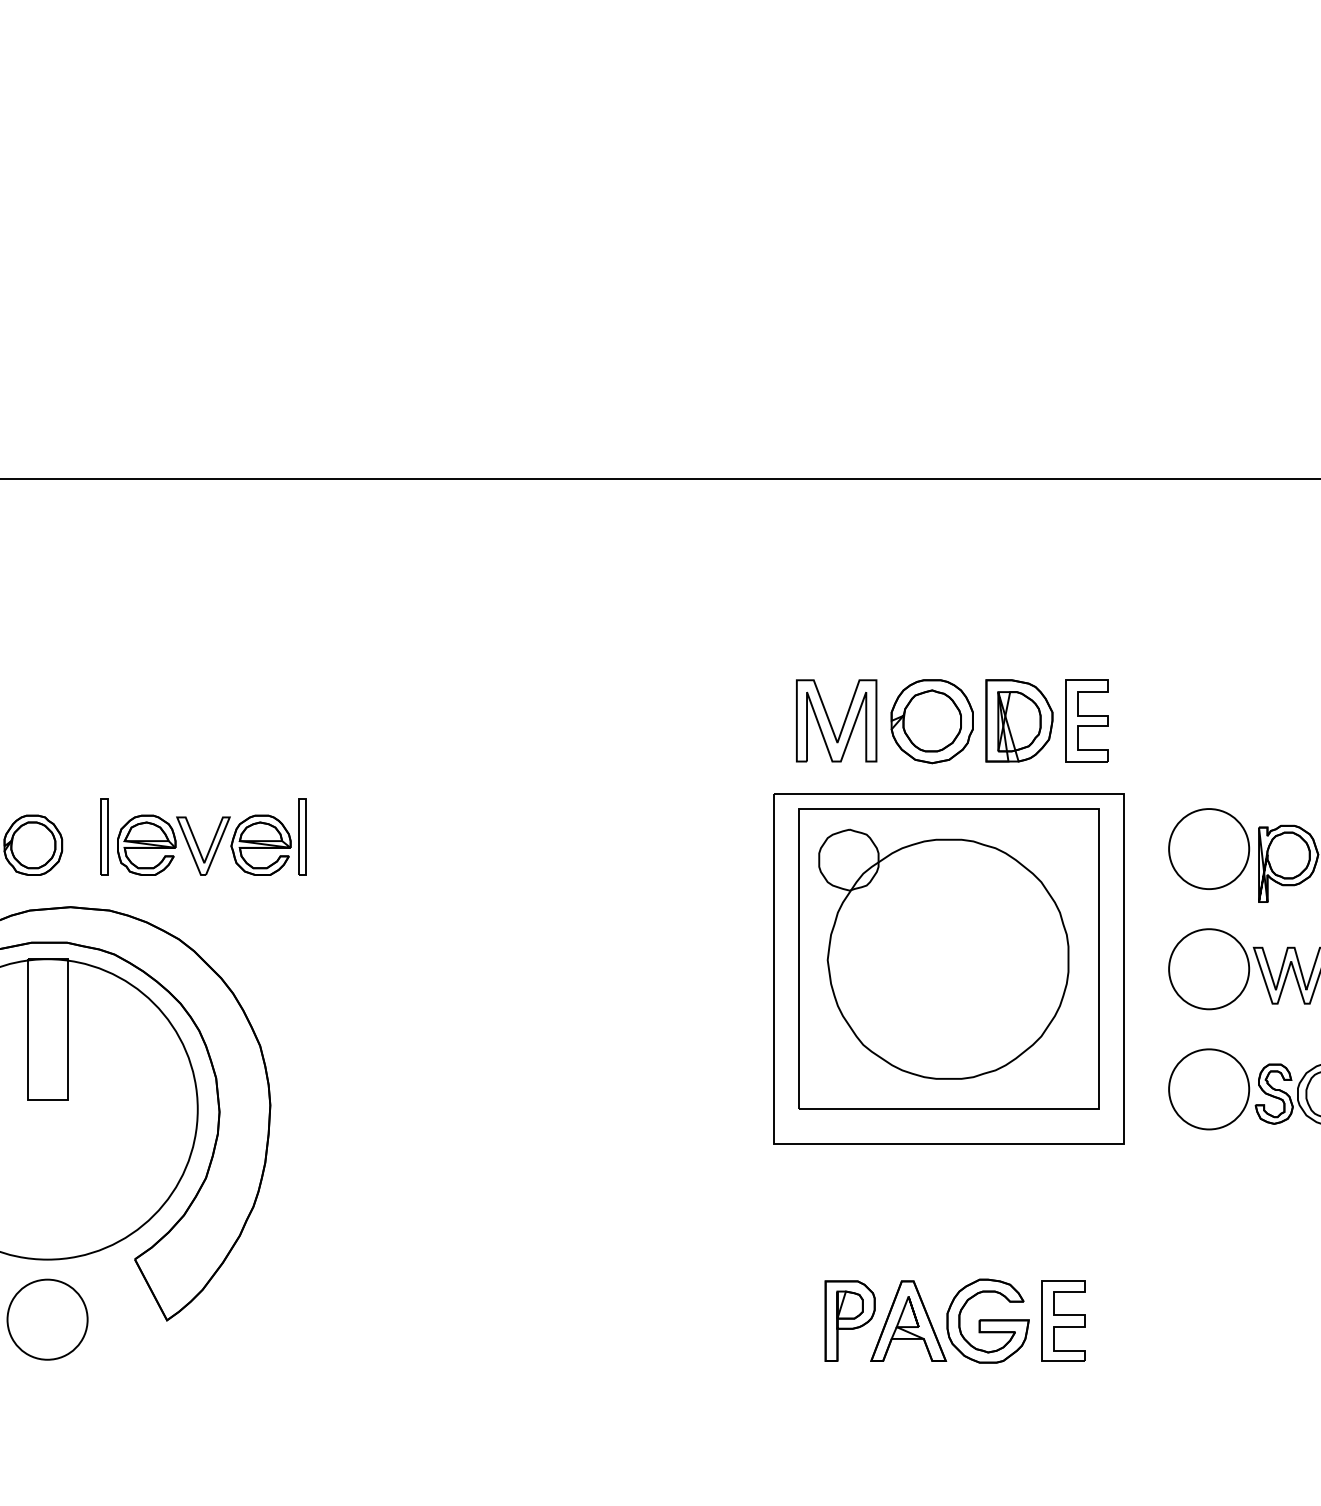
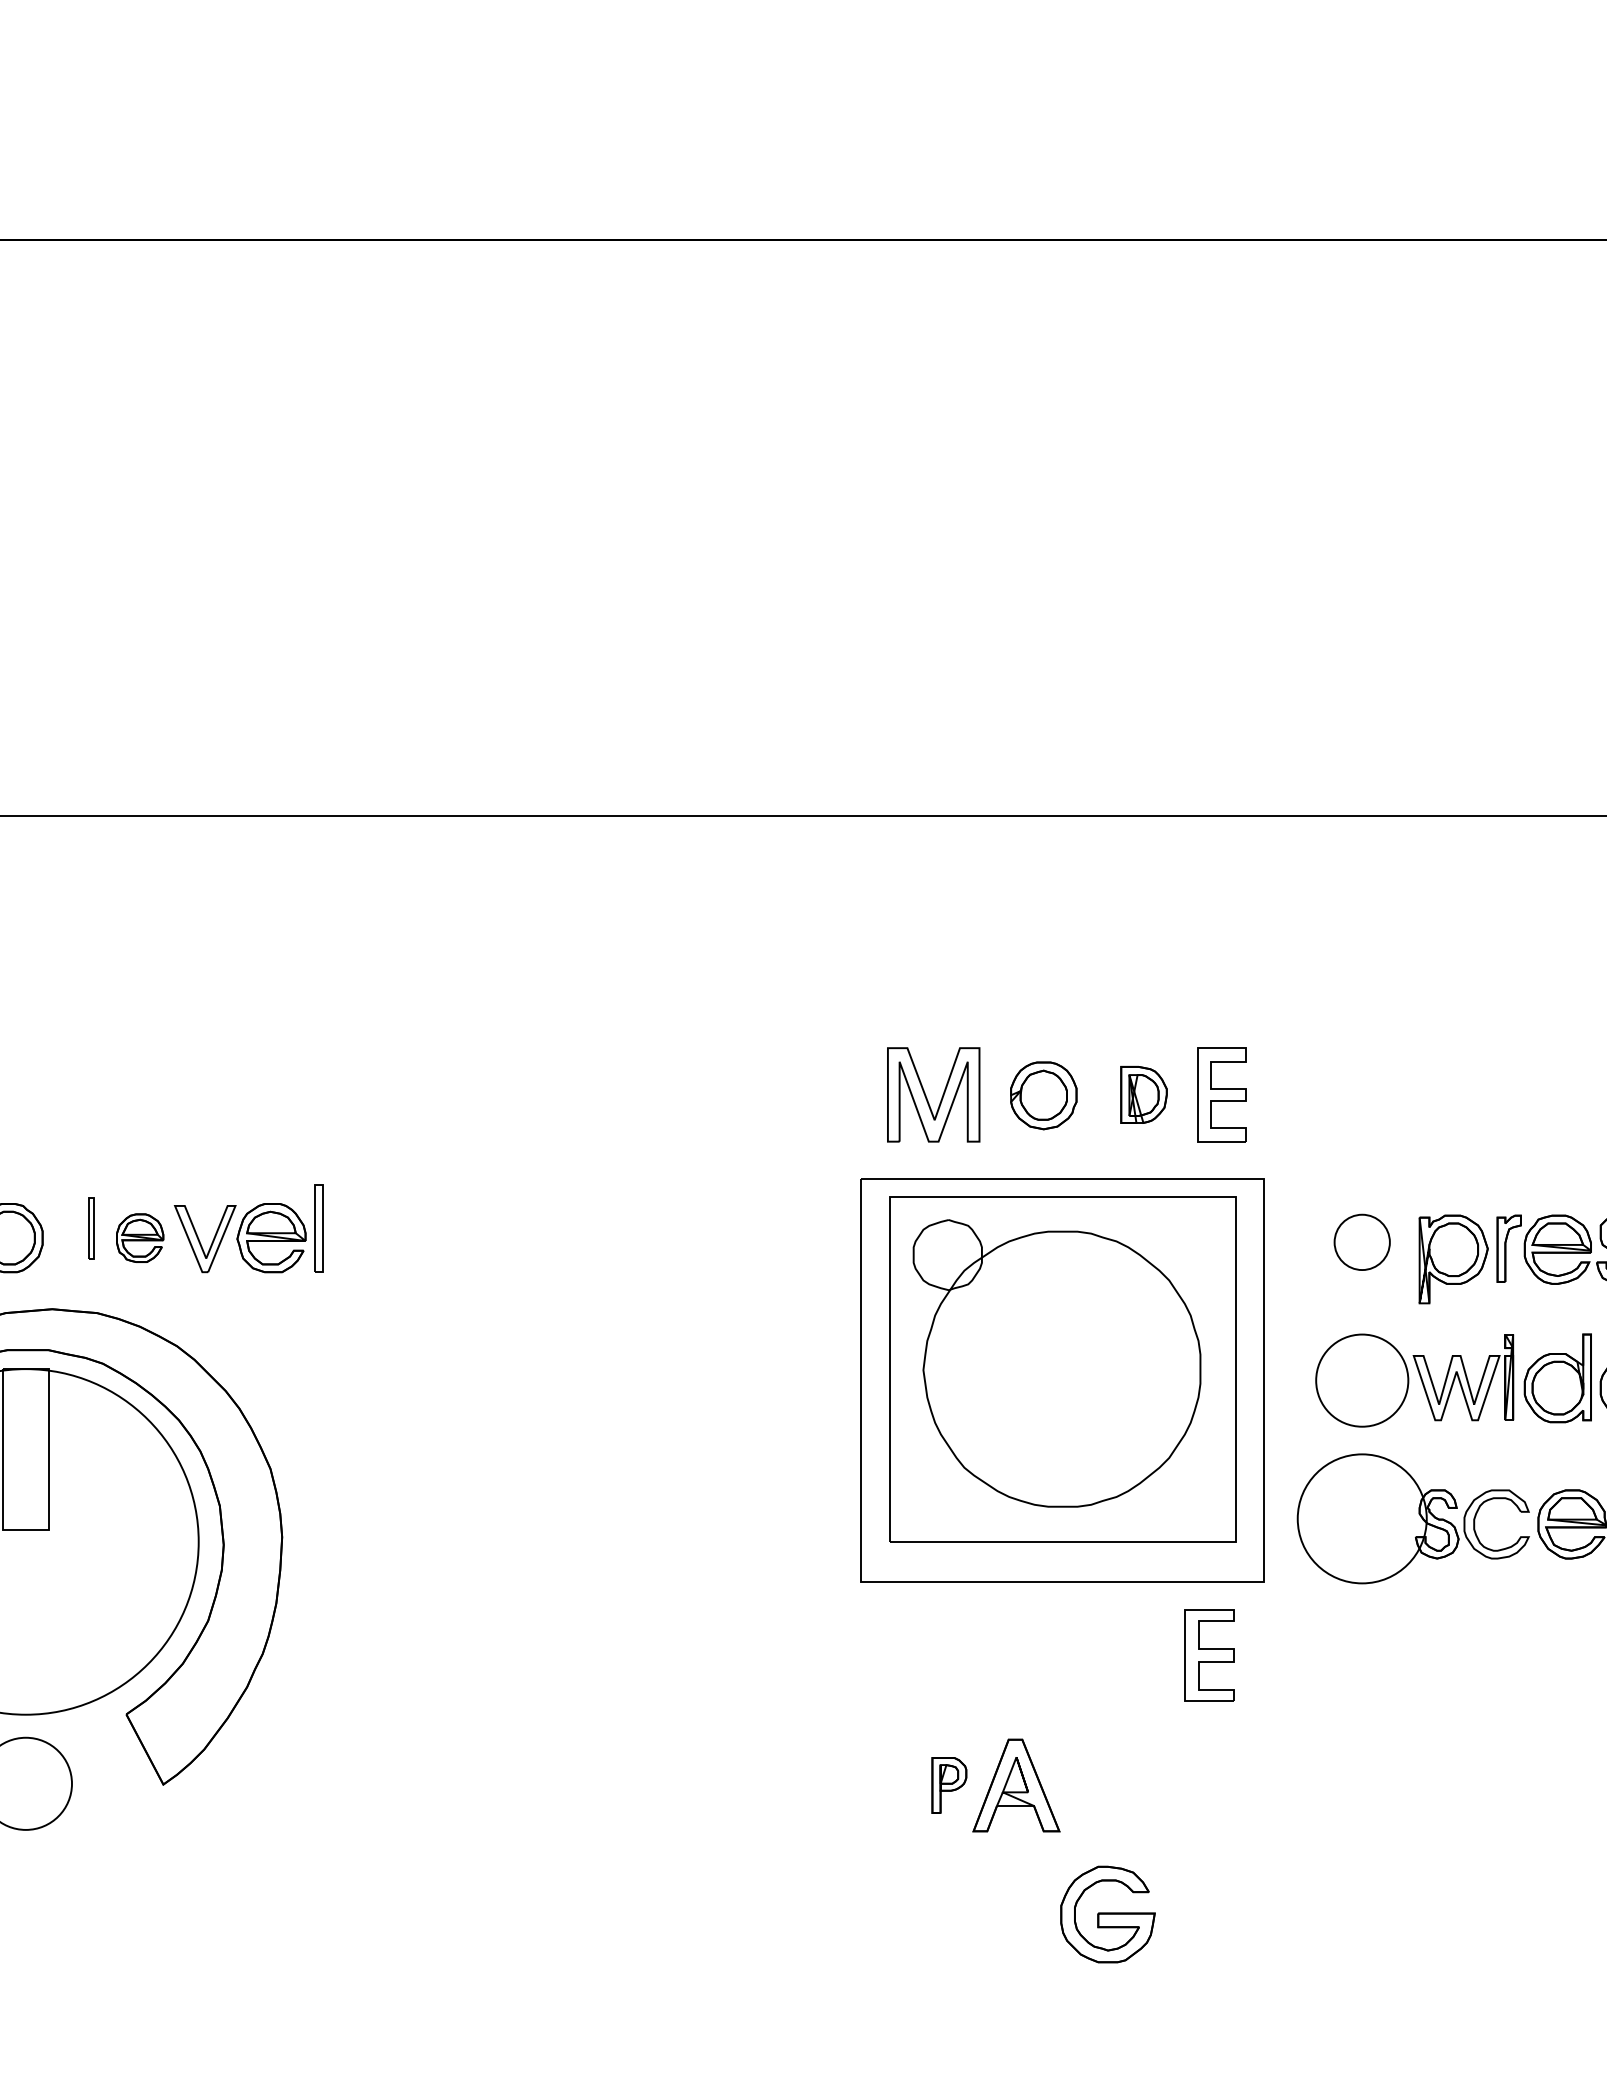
part: (1018, 720) -> (1143, 1094), size x0.6
part: (932, 721) -> (1043, 1095), size x0.7
part: (103, 837) -> (90, 1228), size x0.7
part: (147, 845) -> (140, 1238), size x0.7
circle: (1209, 849) -> (1362, 1242), size x0.6
circle: (1209, 1089) -> (1362, 1518), size x1.4
part: (850, 1321) -> (949, 1785), size x0.6
part: (987, 1321) -> (1107, 1914), moved
part: (1063, 1321) -> (1209, 1655), moved

